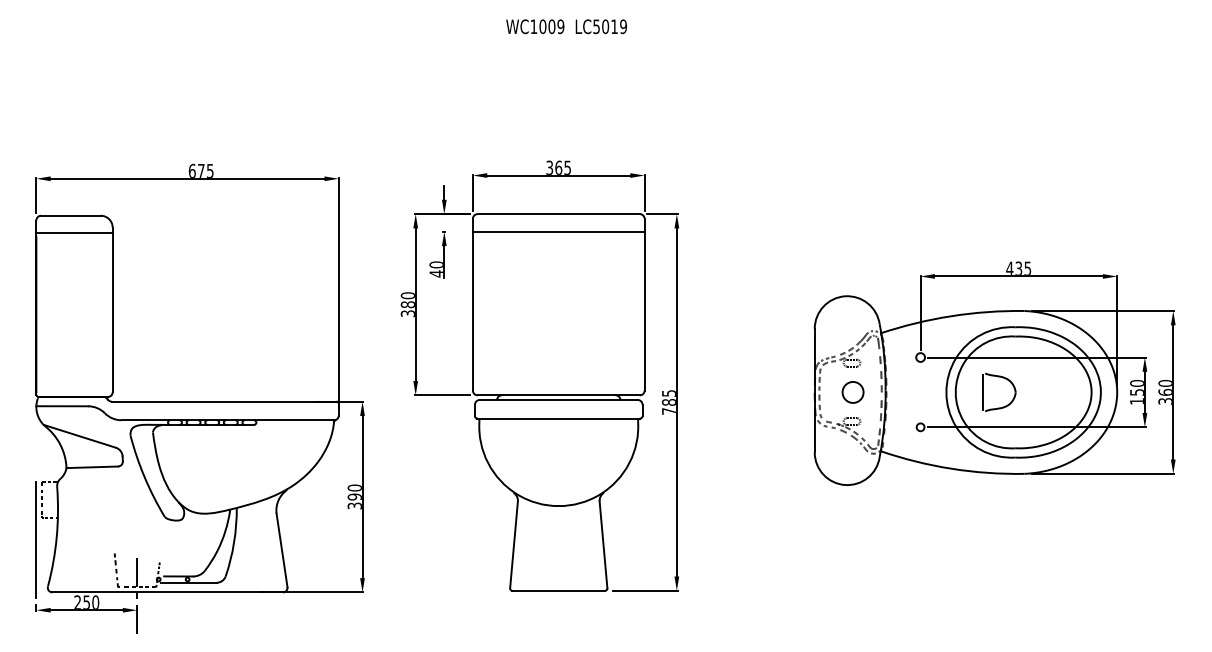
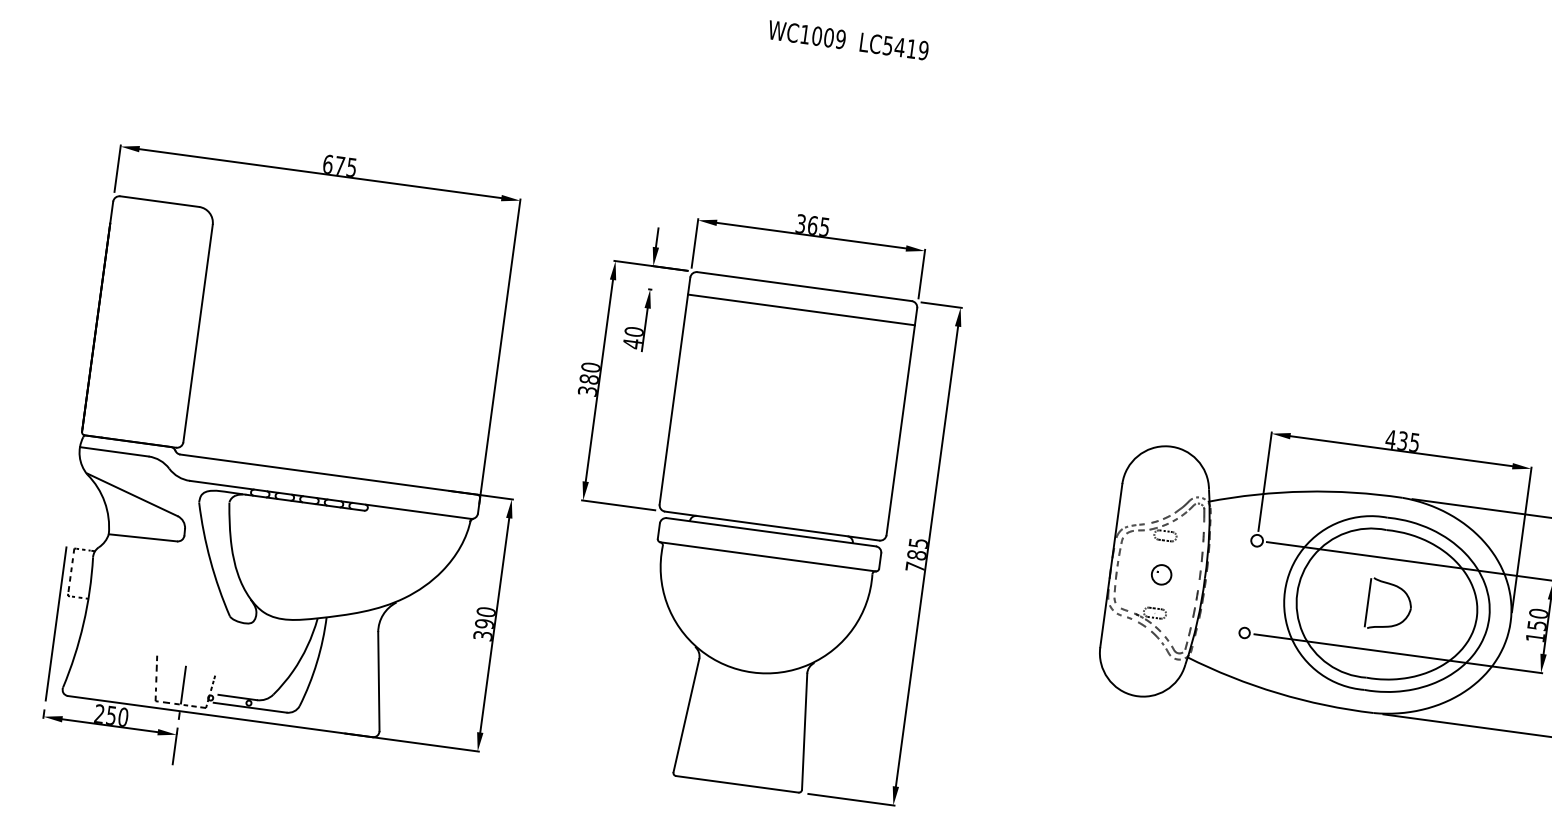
text: (605, 26) -> (899, 47), LC5019 -> LC5419
line: (74, 233) -> (161, 225), removed
part: (1008, 381) -> (1403, 592), moved
circle: (852, 392) -> (1160, 574), size x0.7

